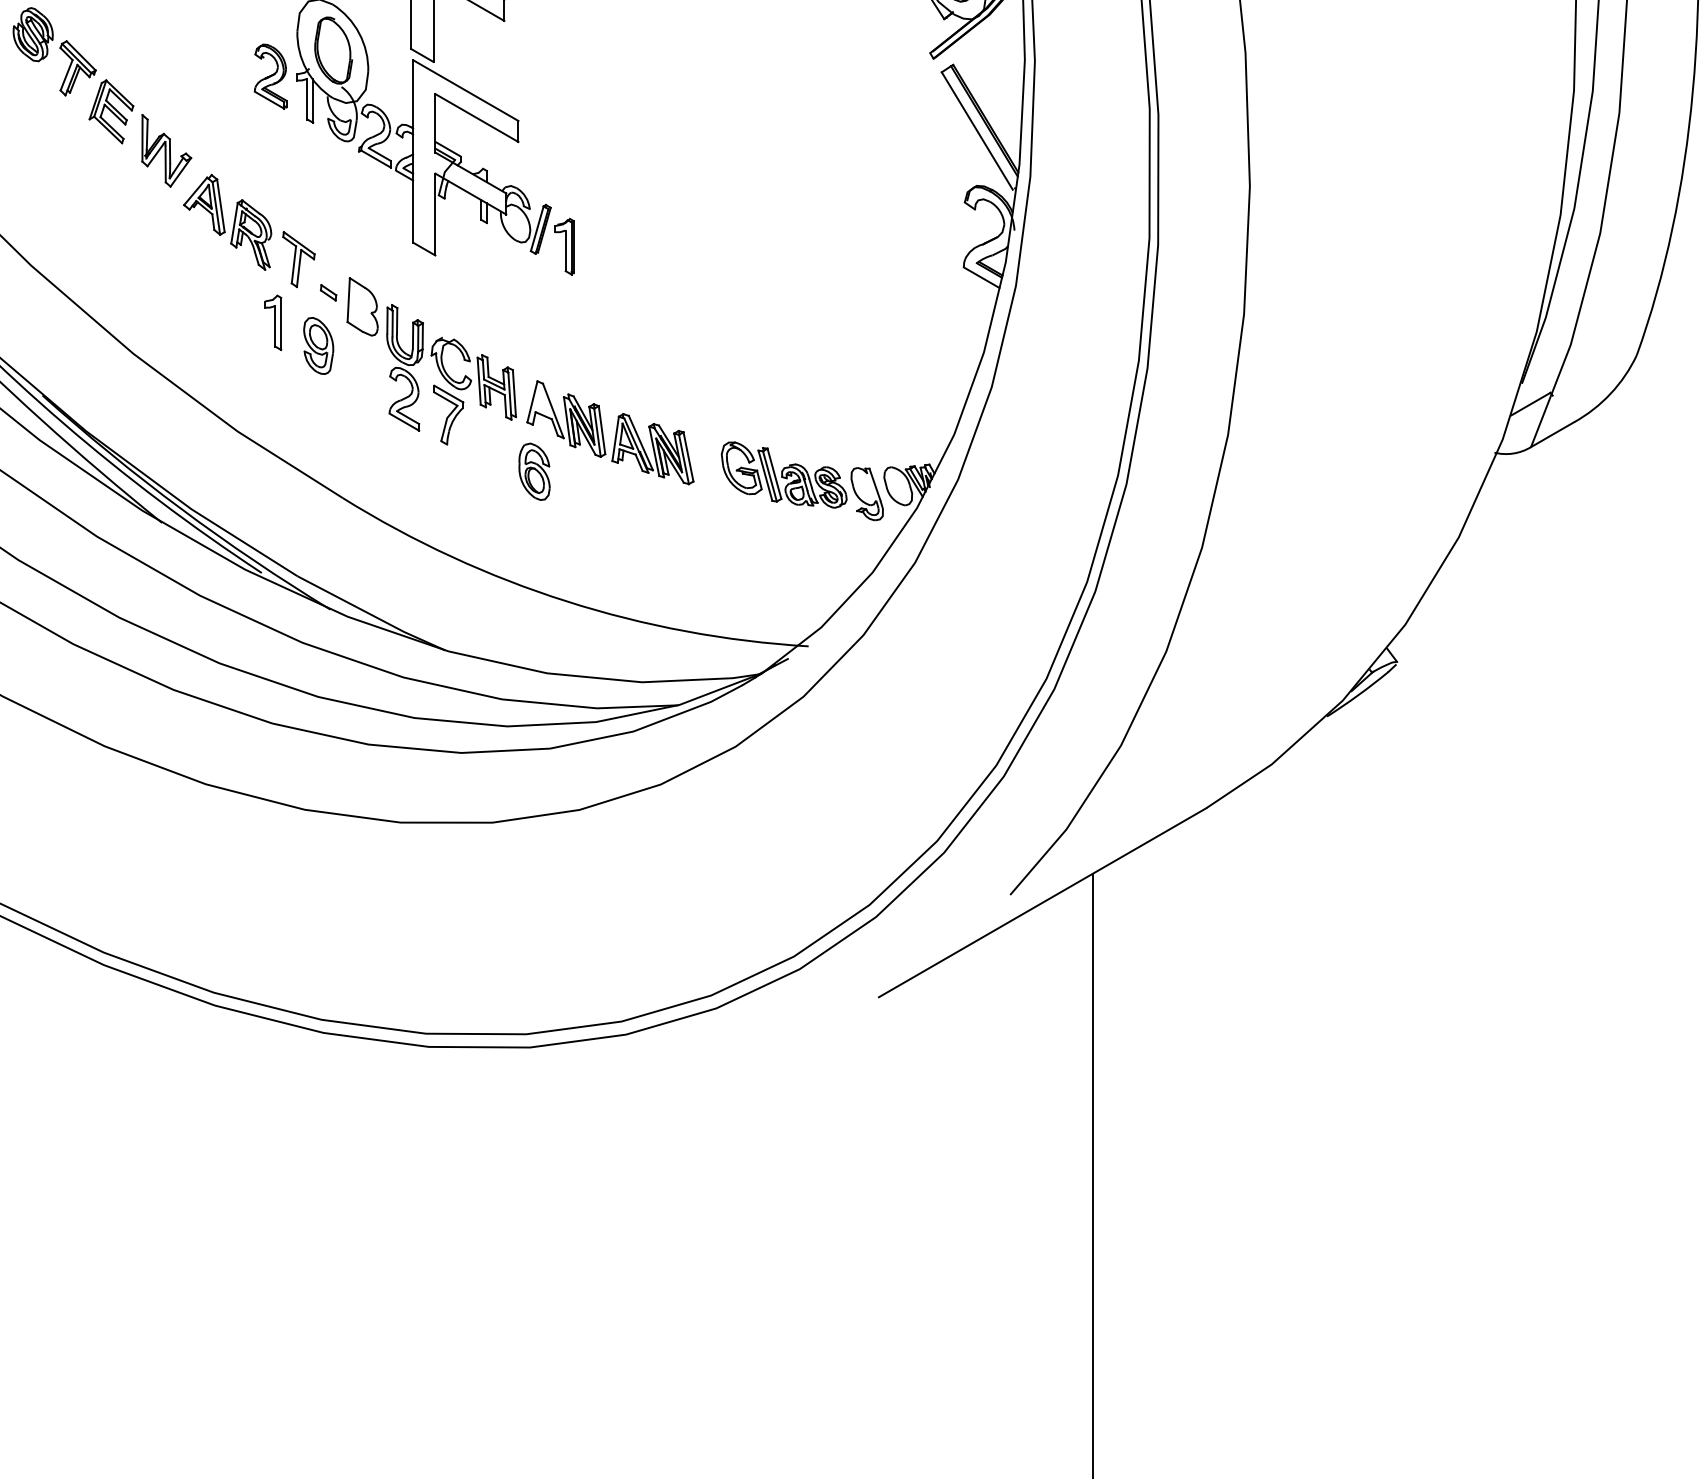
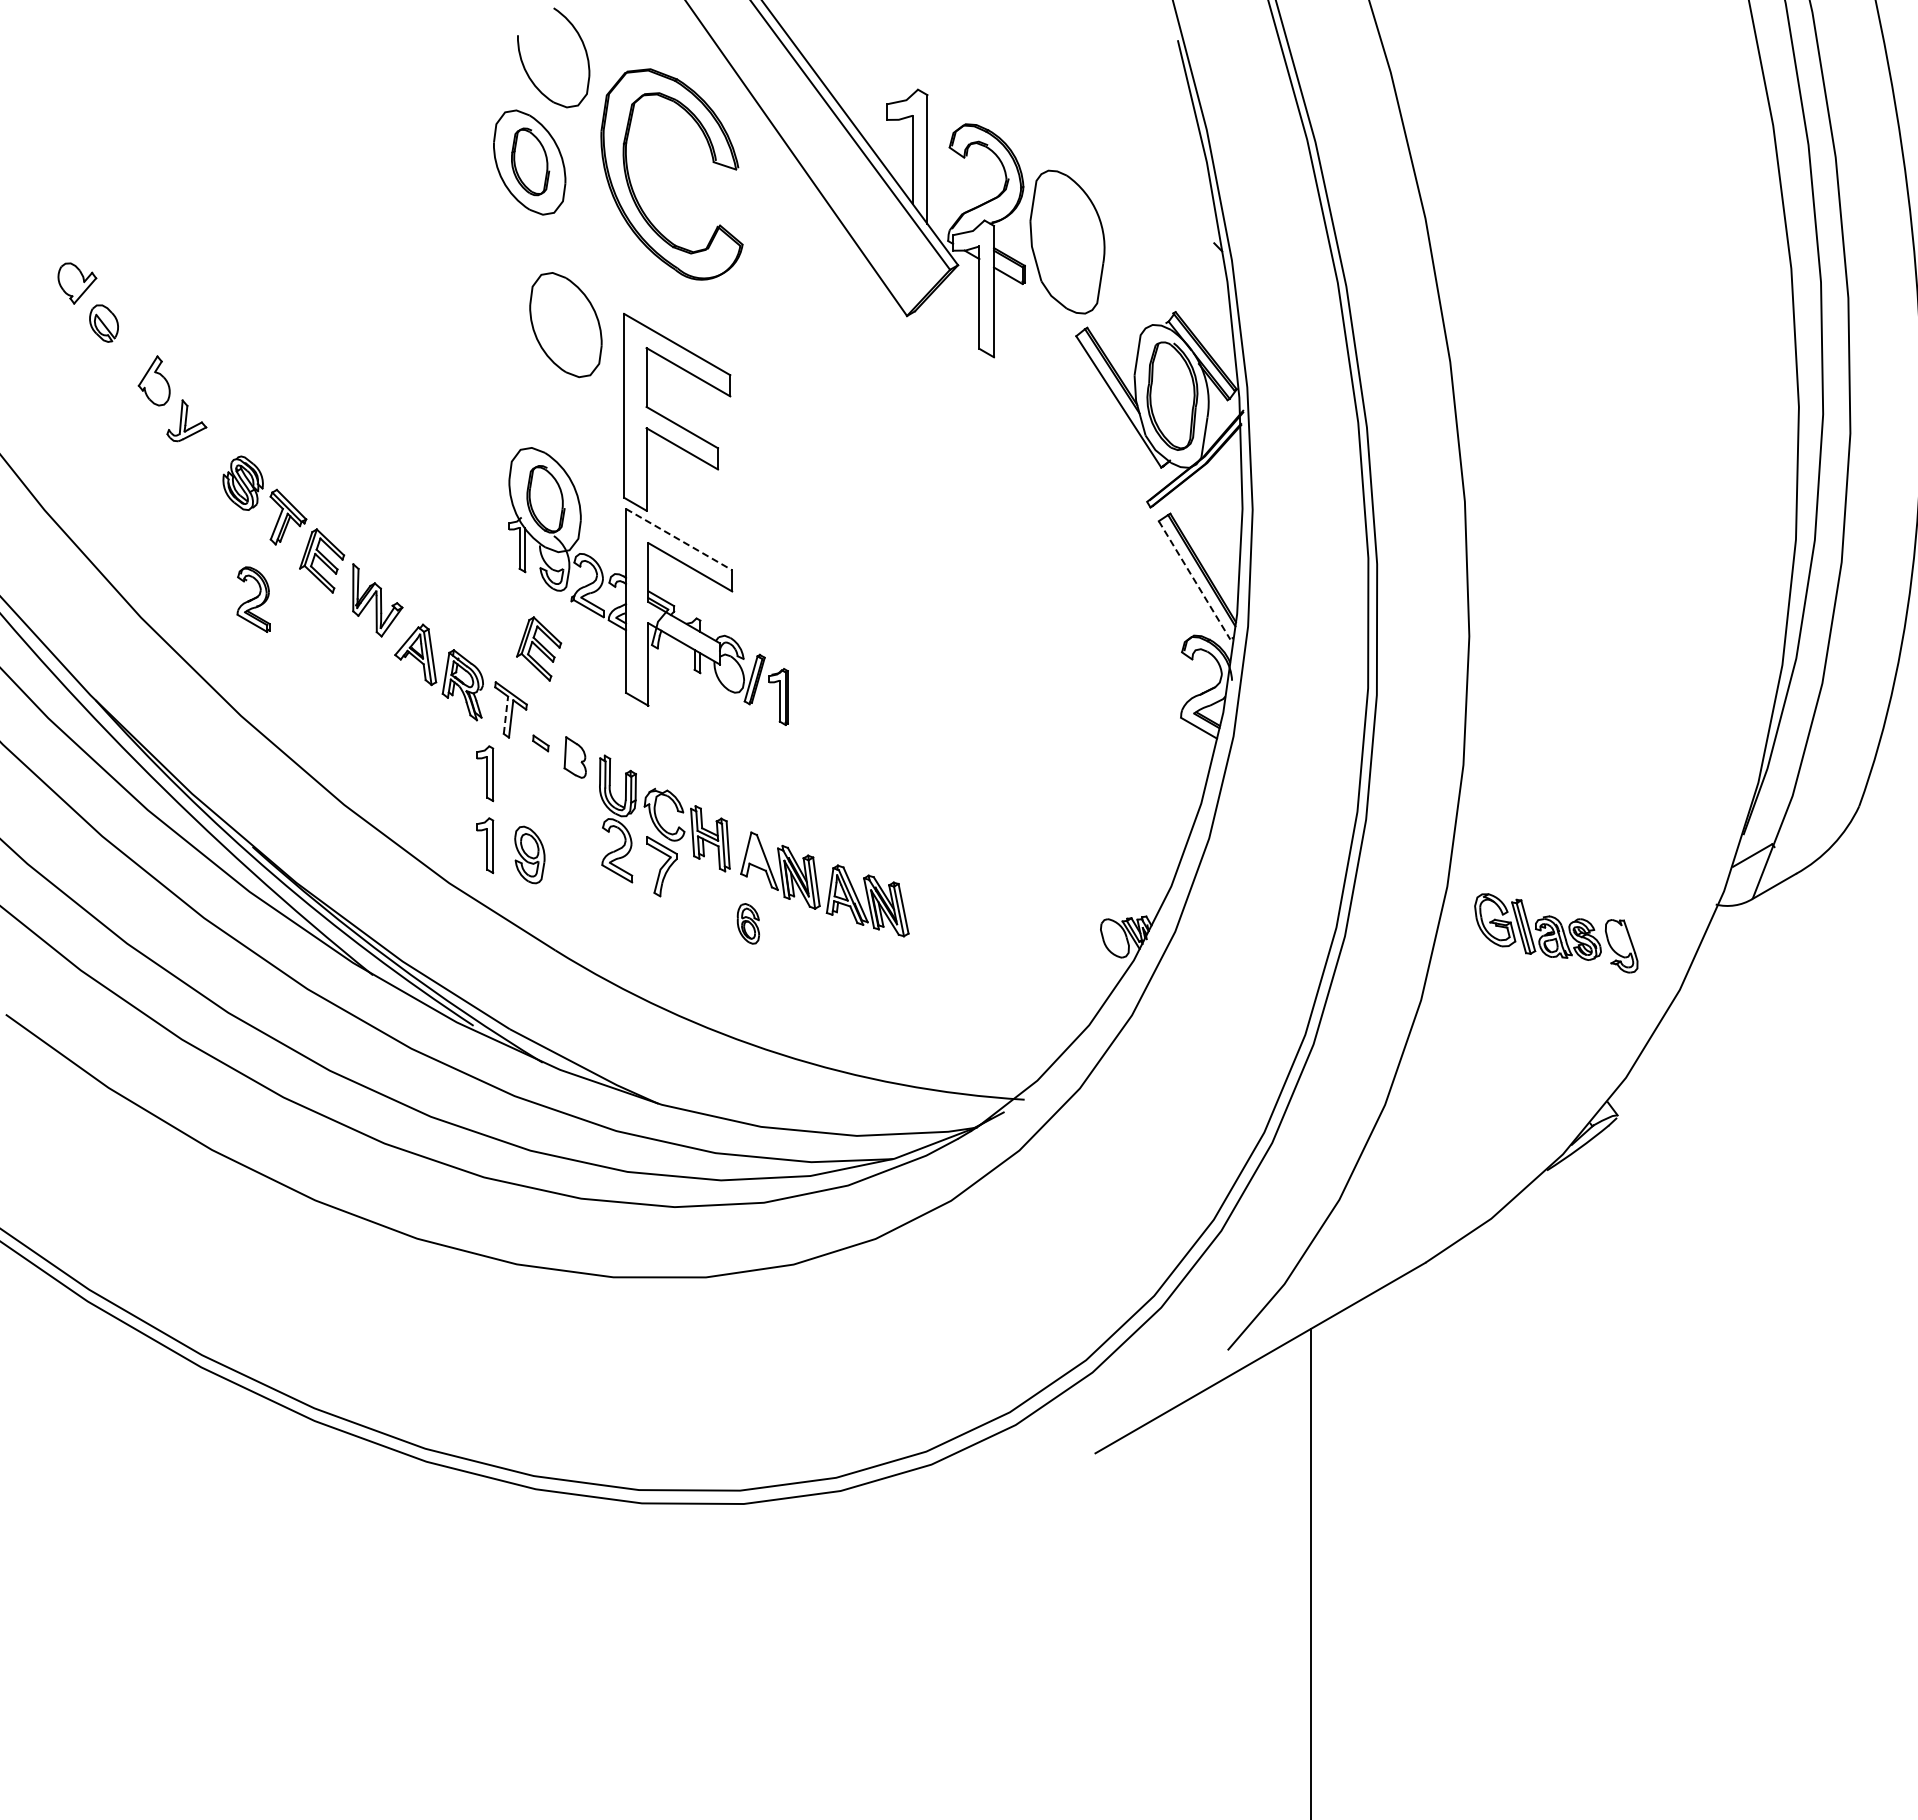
part: (270, 76) -> (253, 599), moved
line: (466, 90) -> (679, 539), solid -> dashed
line: (977, 131) -> (1194, 580), solid -> dashed
part: (327, 198) -> (539, 648), added
line: (293, 265) -> (505, 715), solid -> dashed
part: (362, 306) -> (575, 757), size x0.7
part: (318, 345) -> (529, 854), moved
part: (273, 394) -> (485, 845), added
part: (534, 471) -> (748, 923), size x0.7
part: (802, 481) -> (1556, 933), moved

